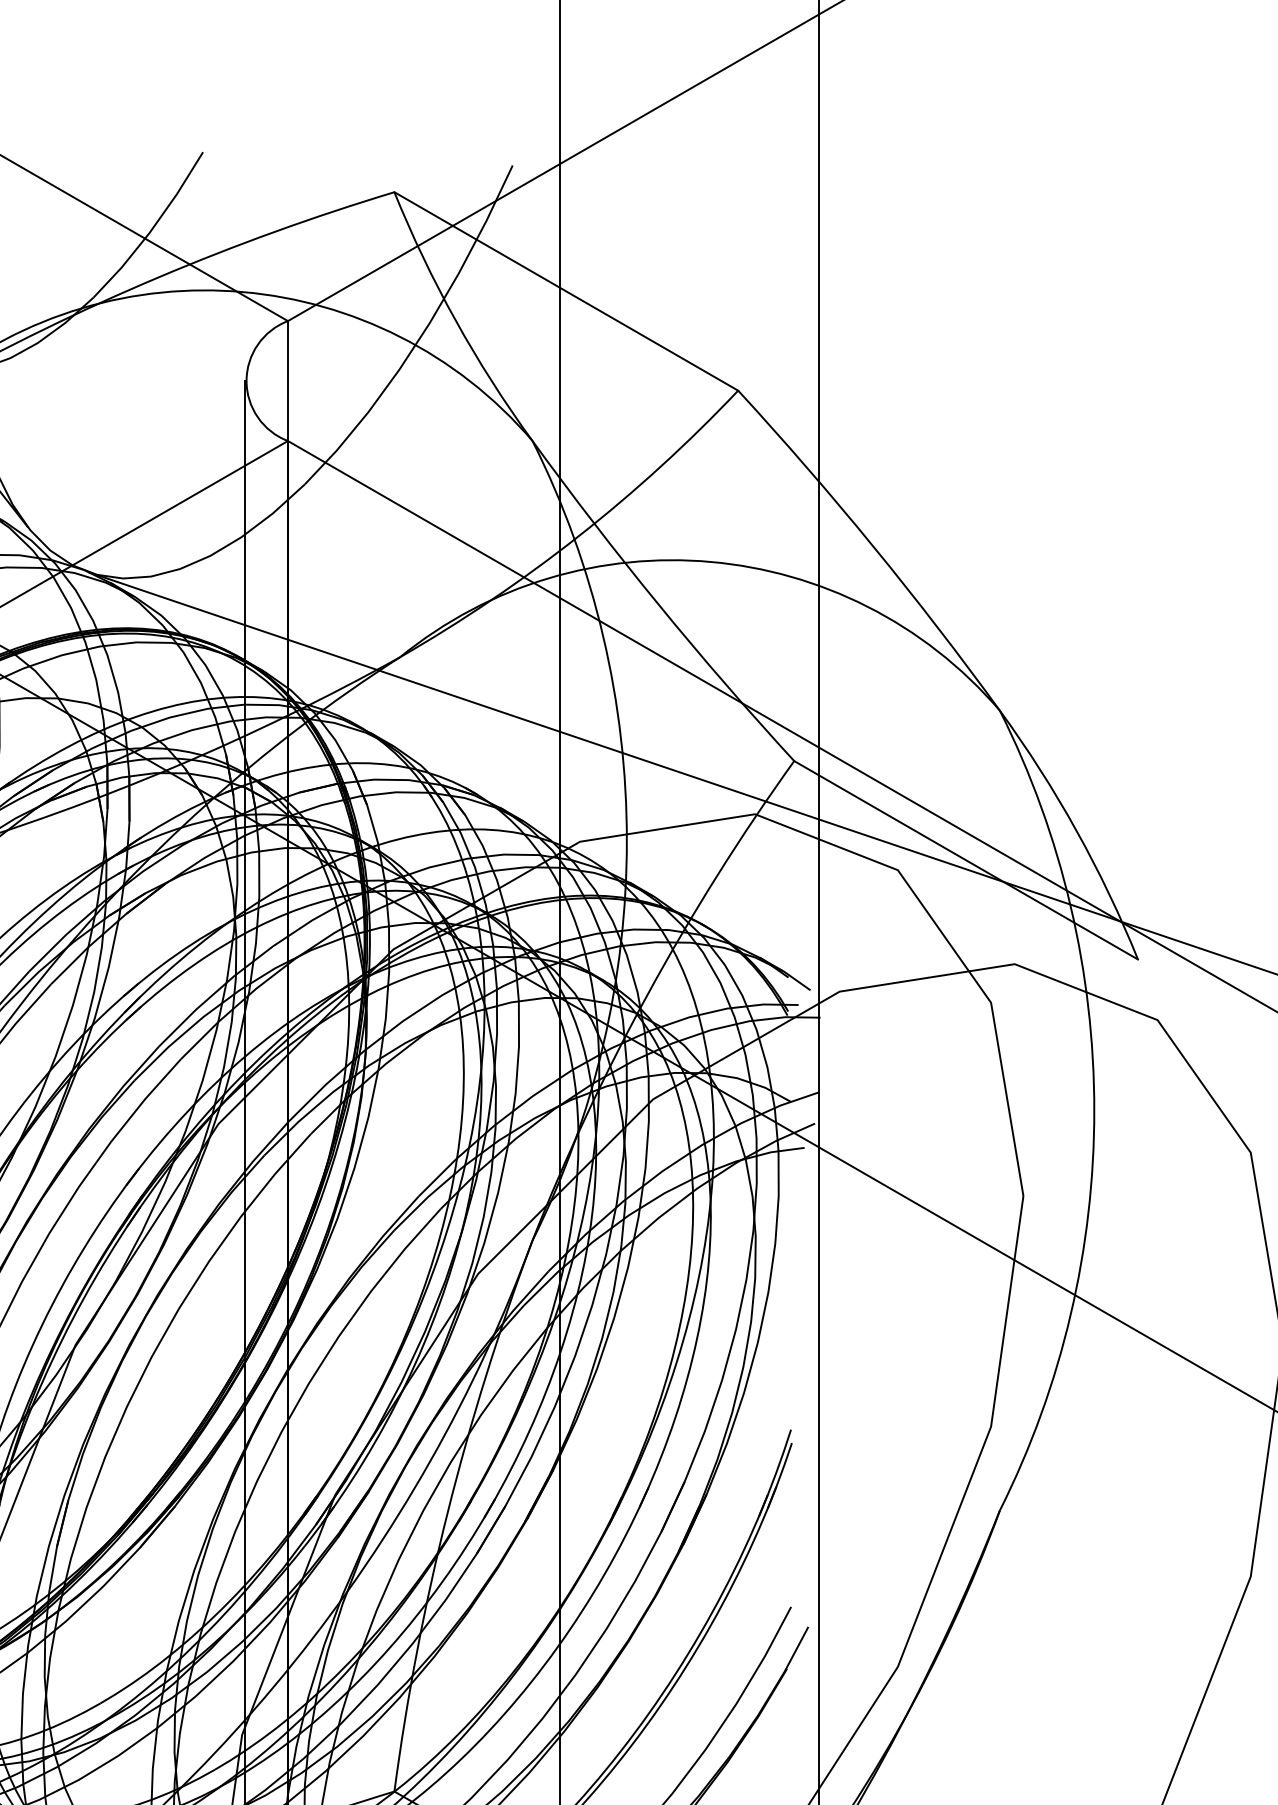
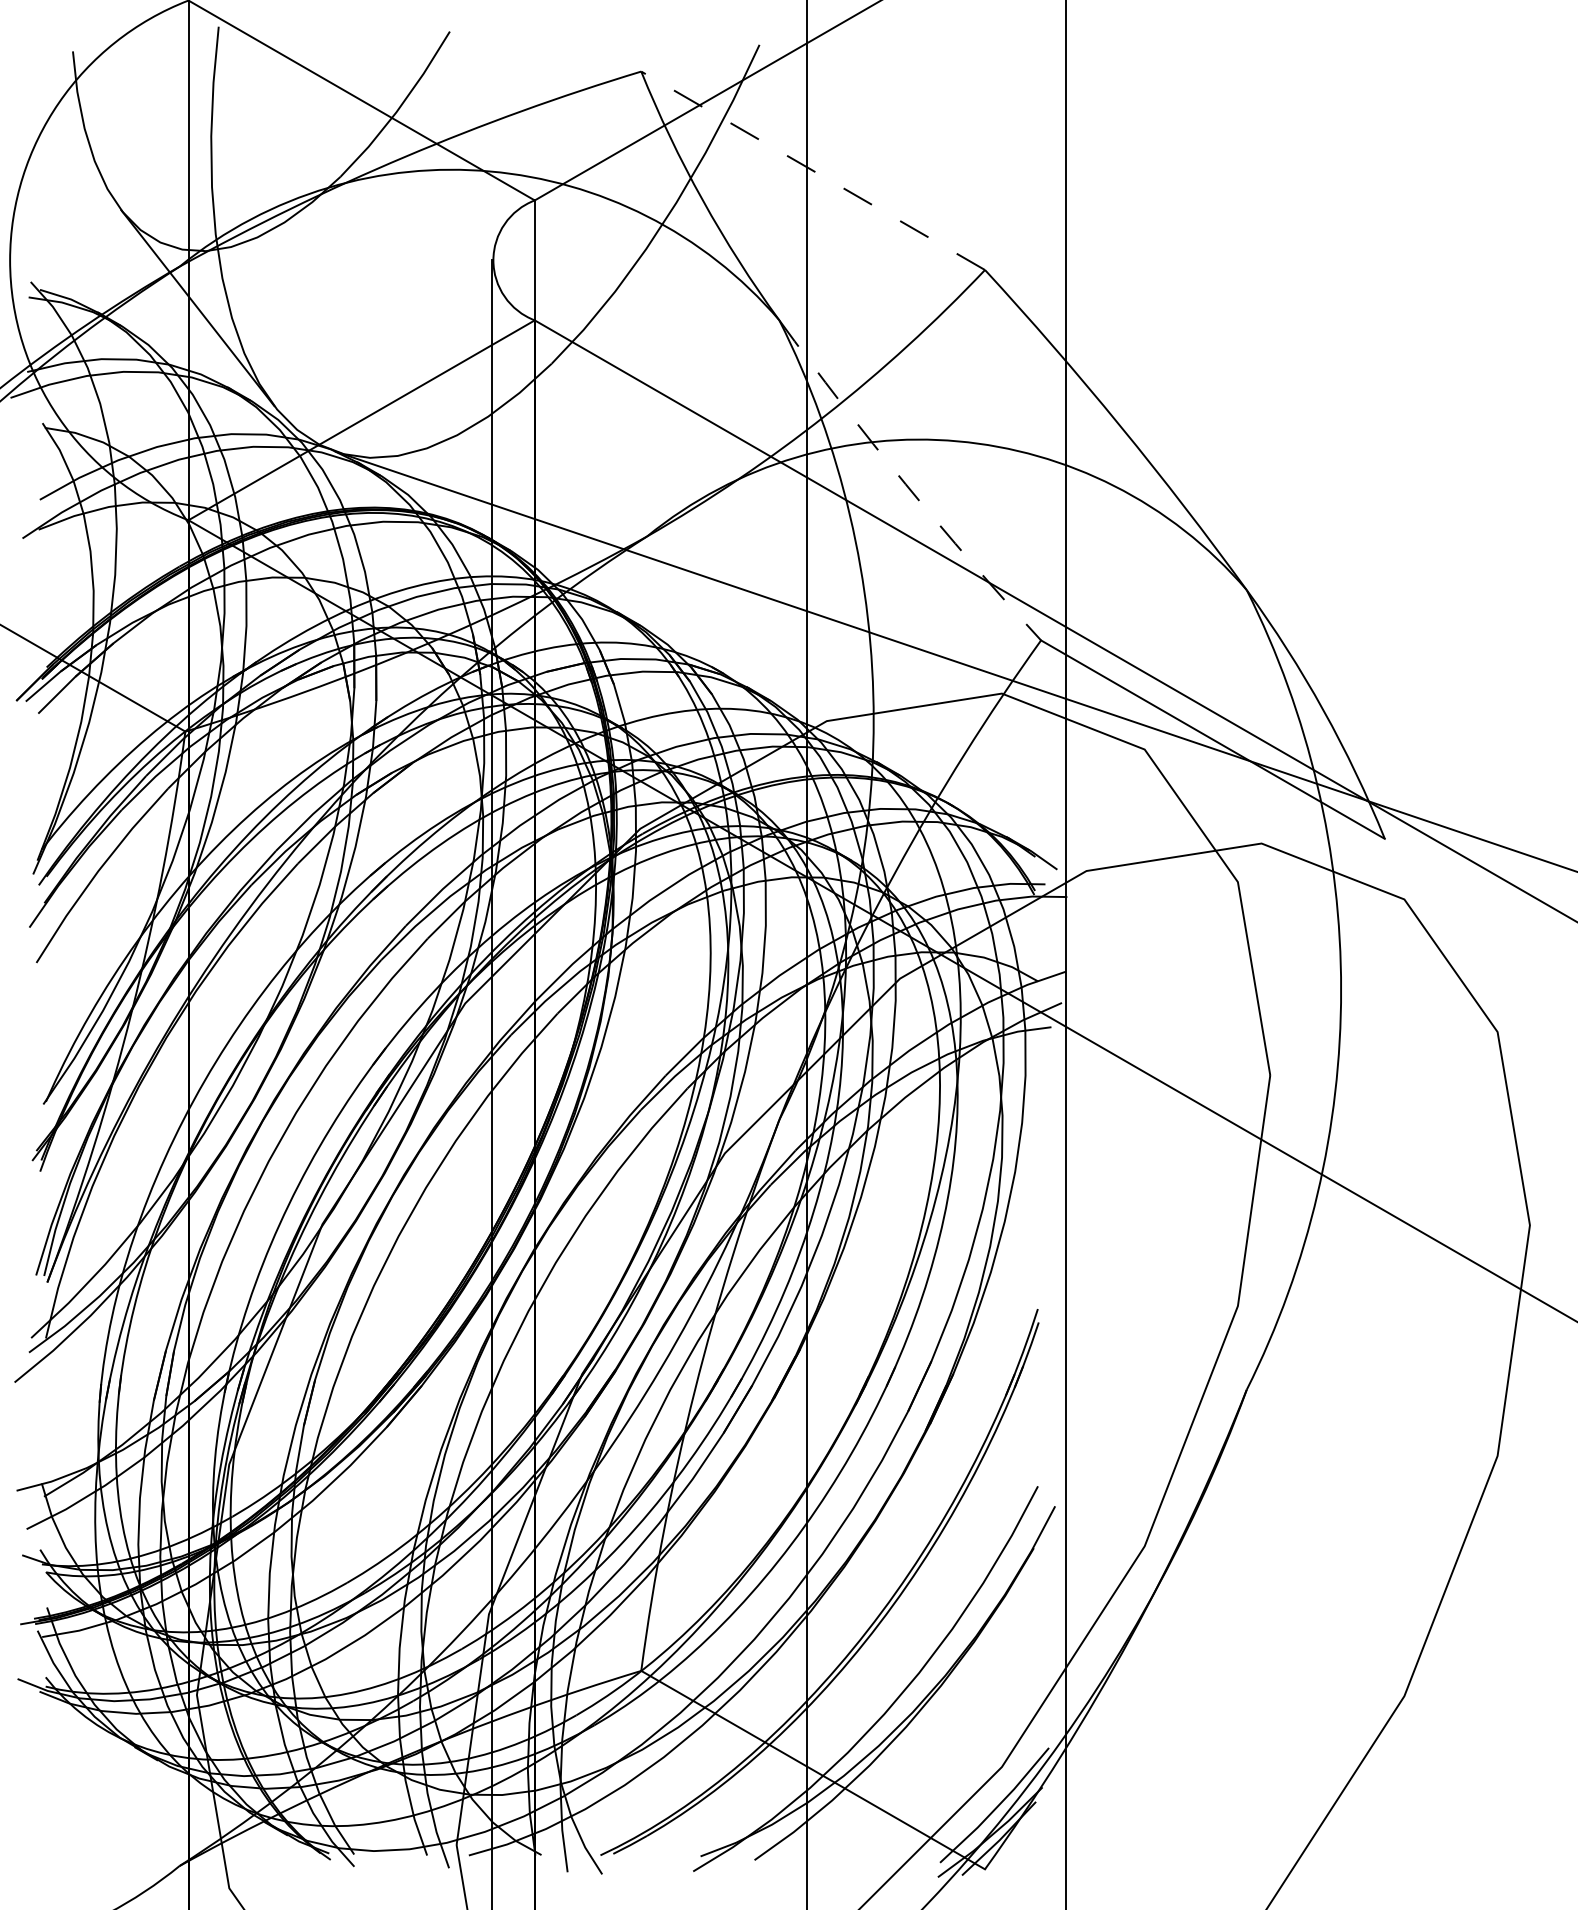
line: (565, 291) -> (812, 170), solid -> dashed
arc: (658, 605) -> (905, 484), solid -> dashed

